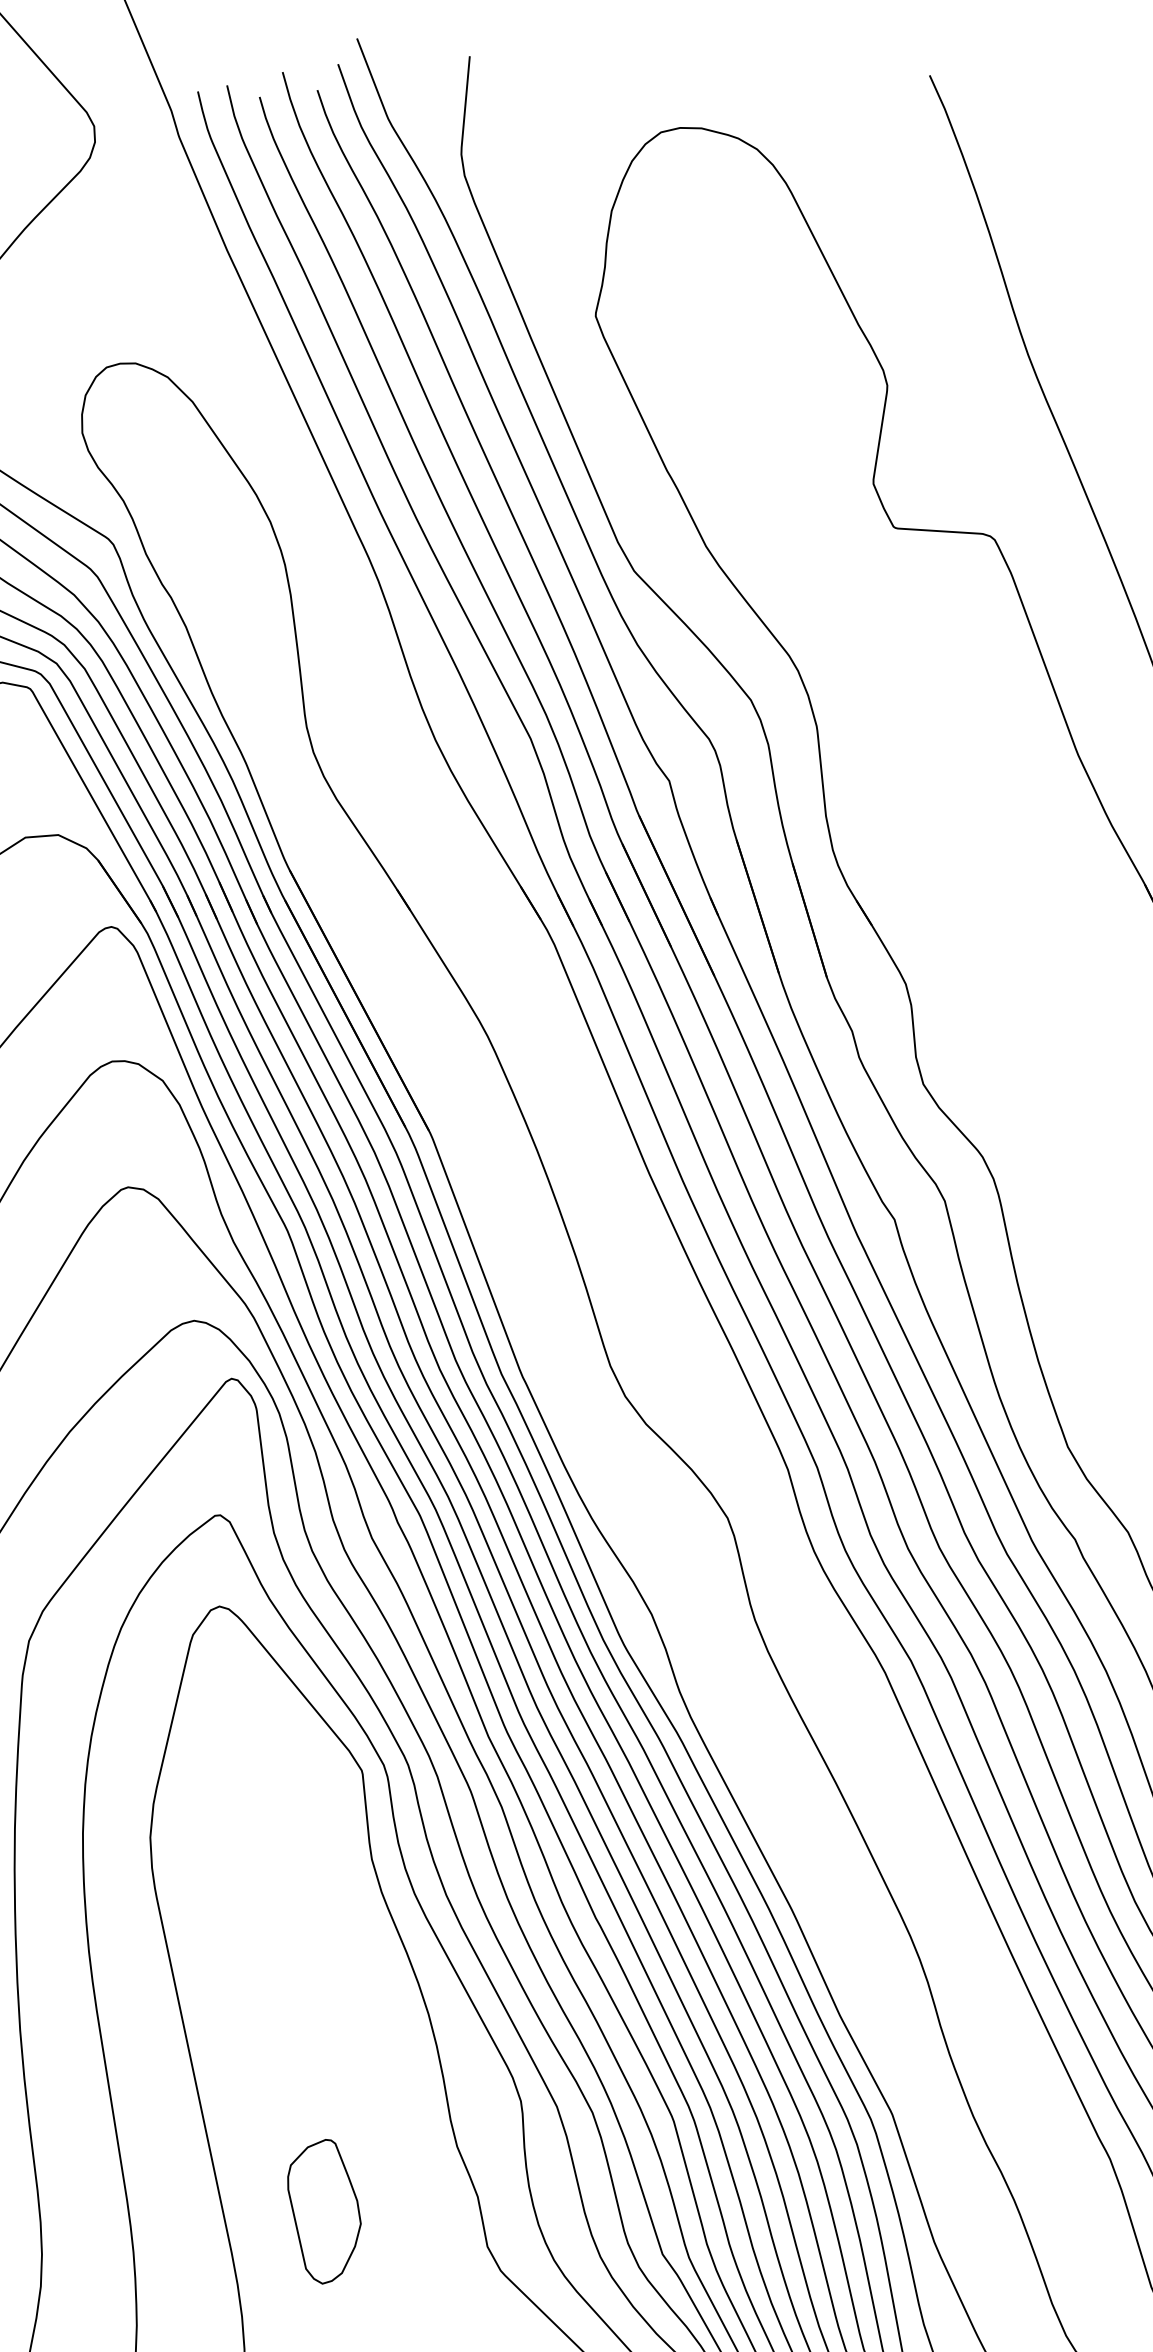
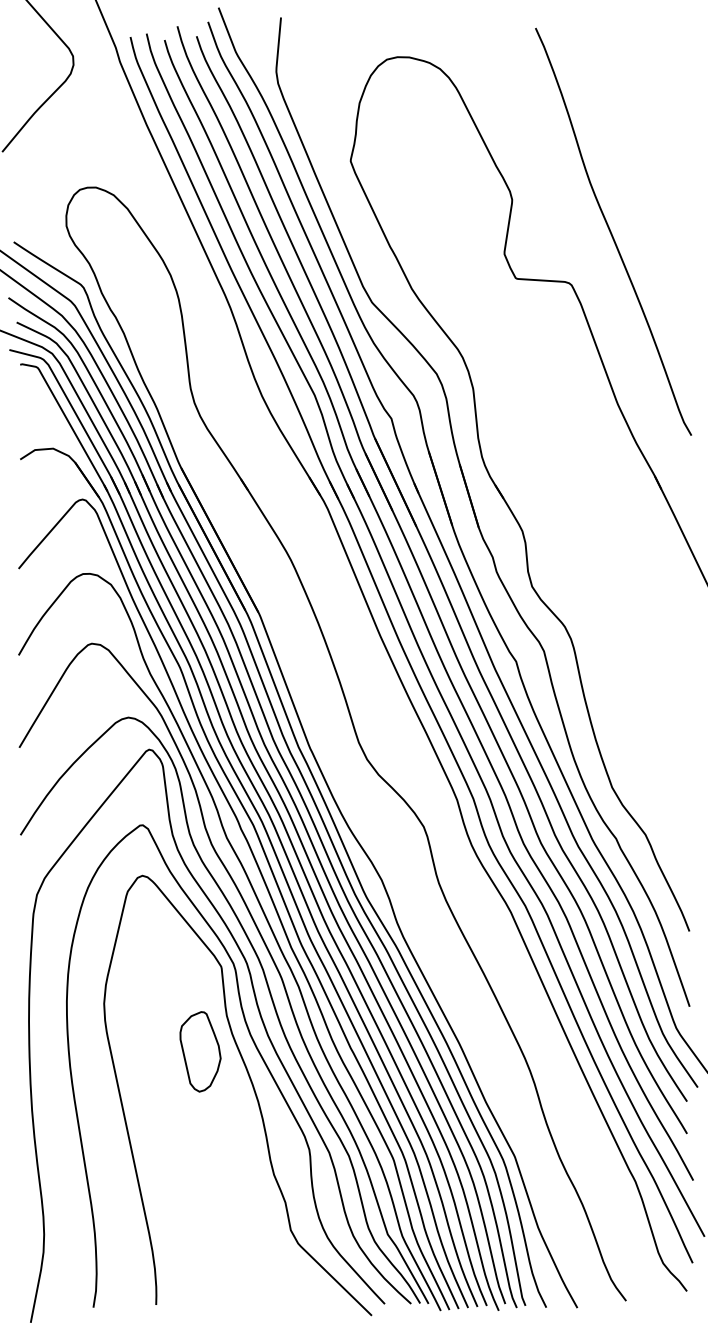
part: (324, 2211) -> (200, 1051), moved

